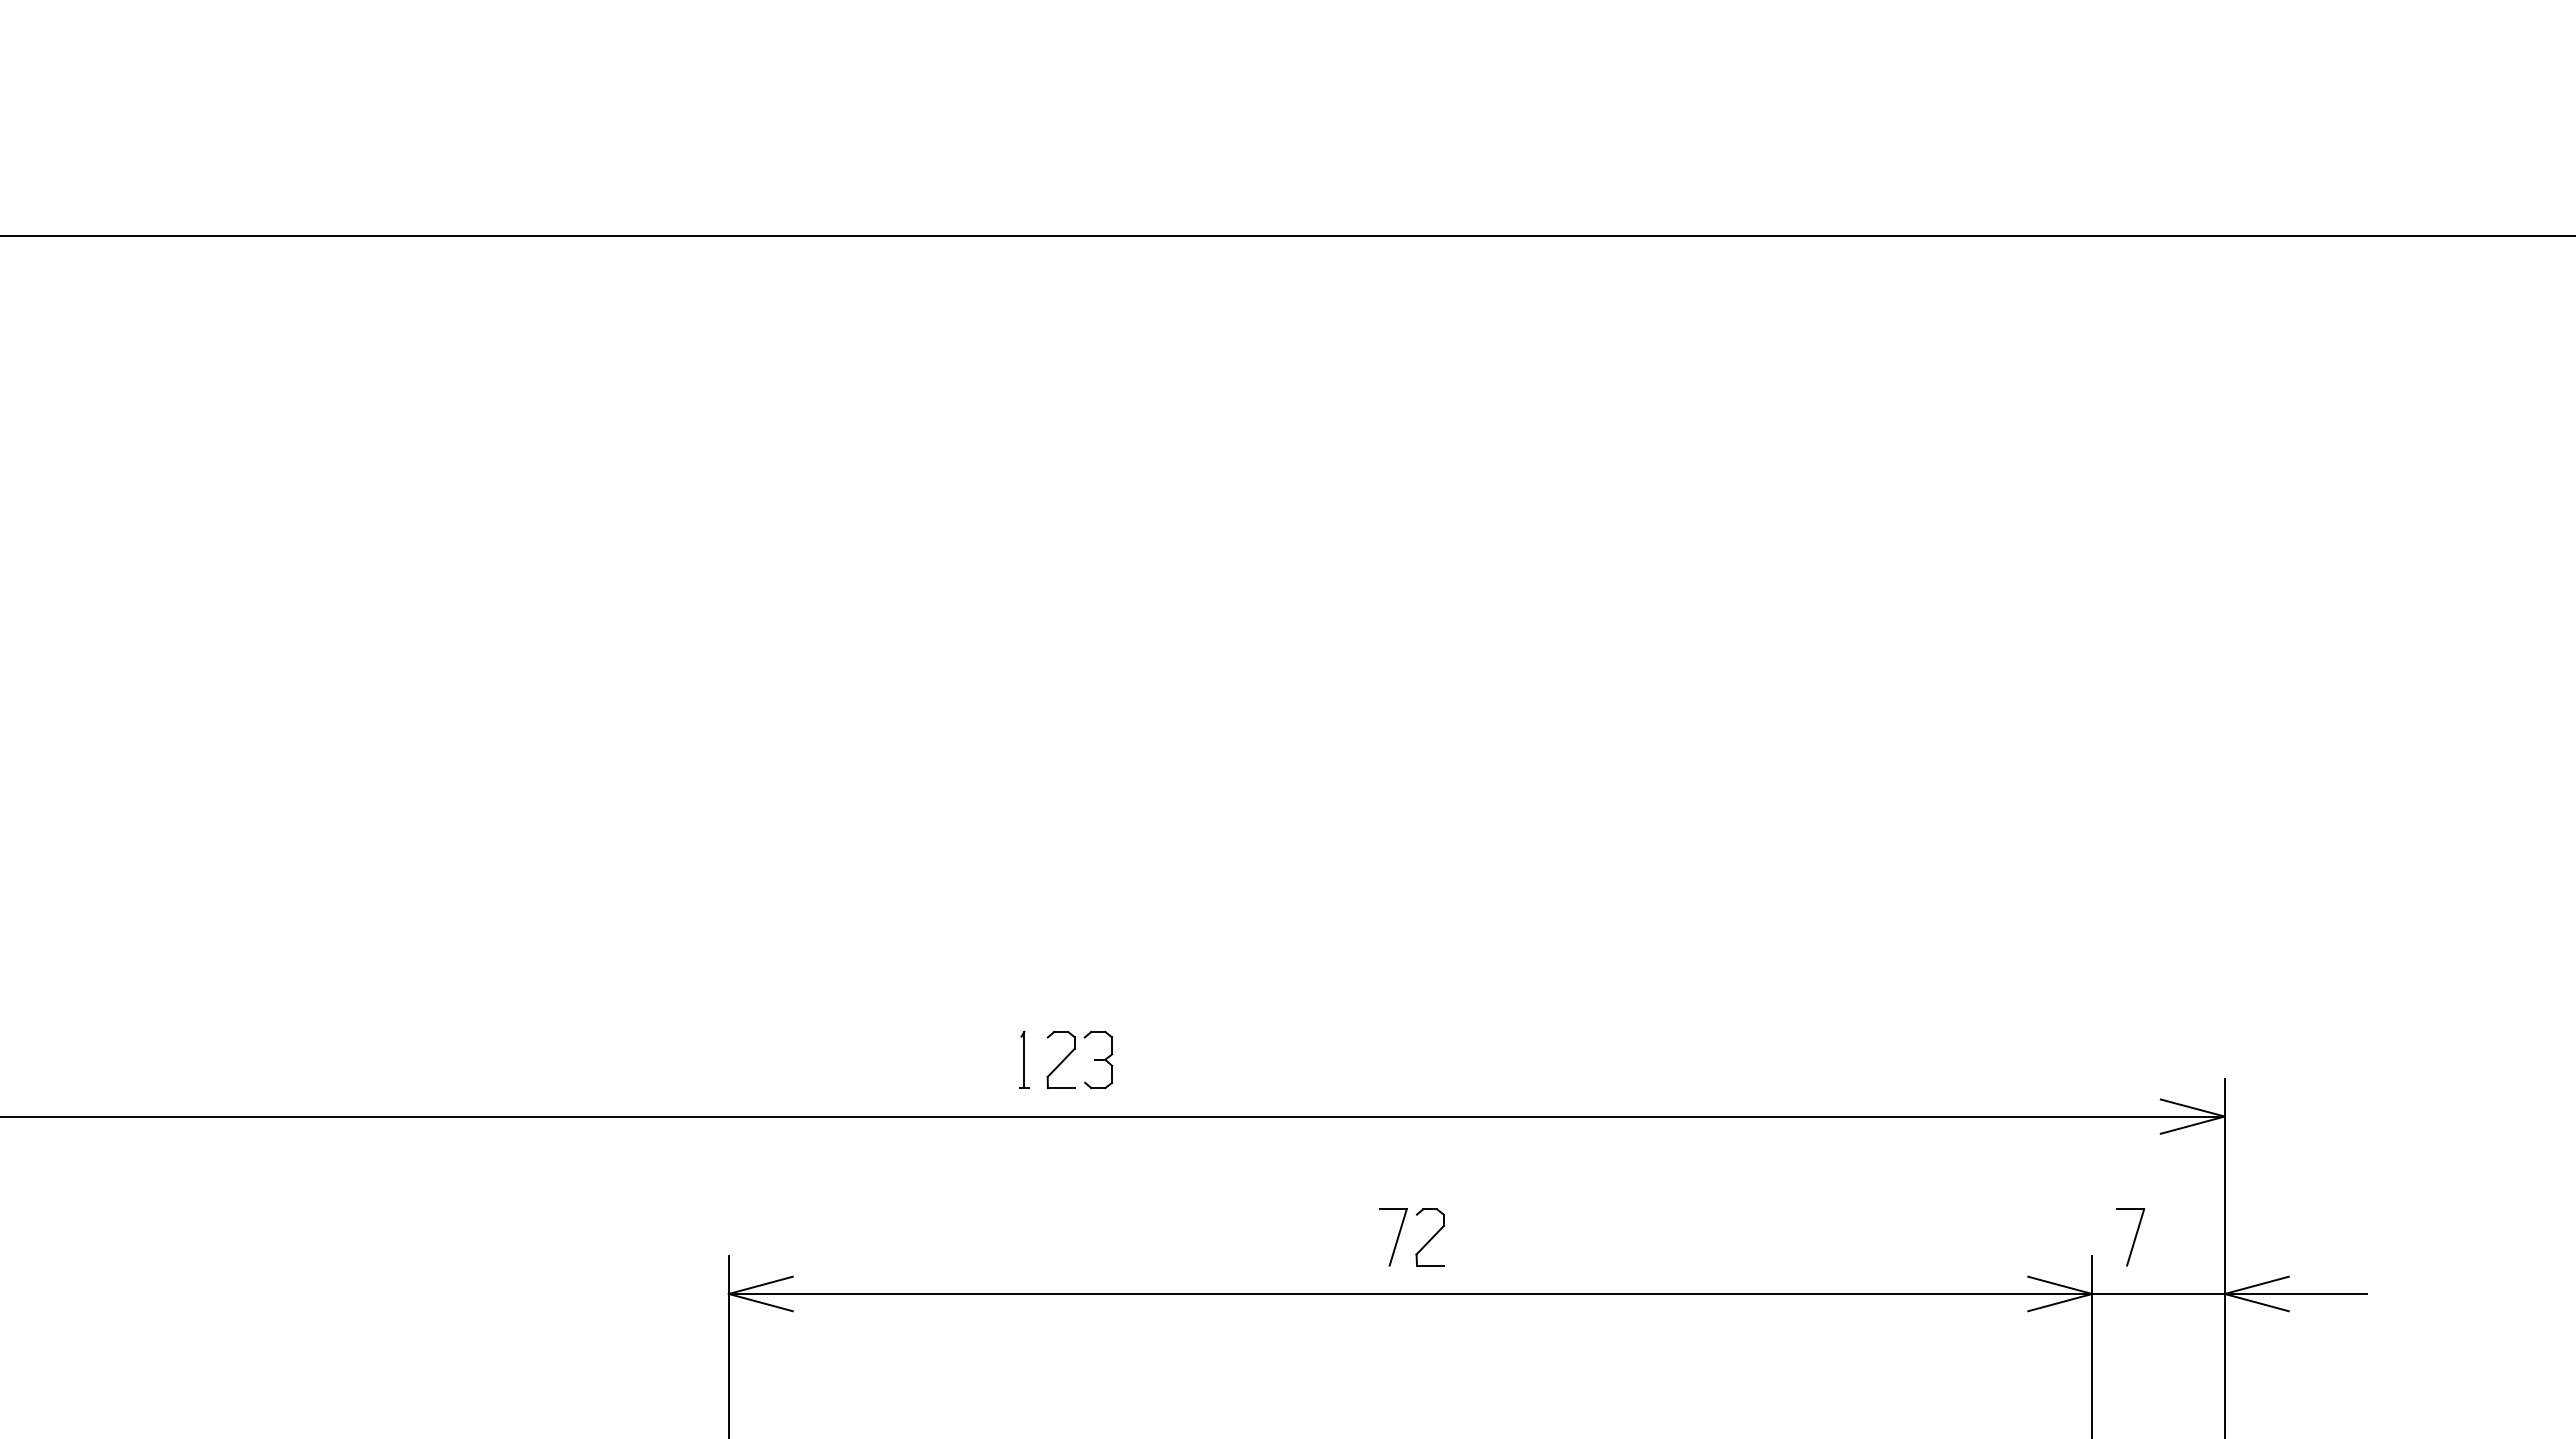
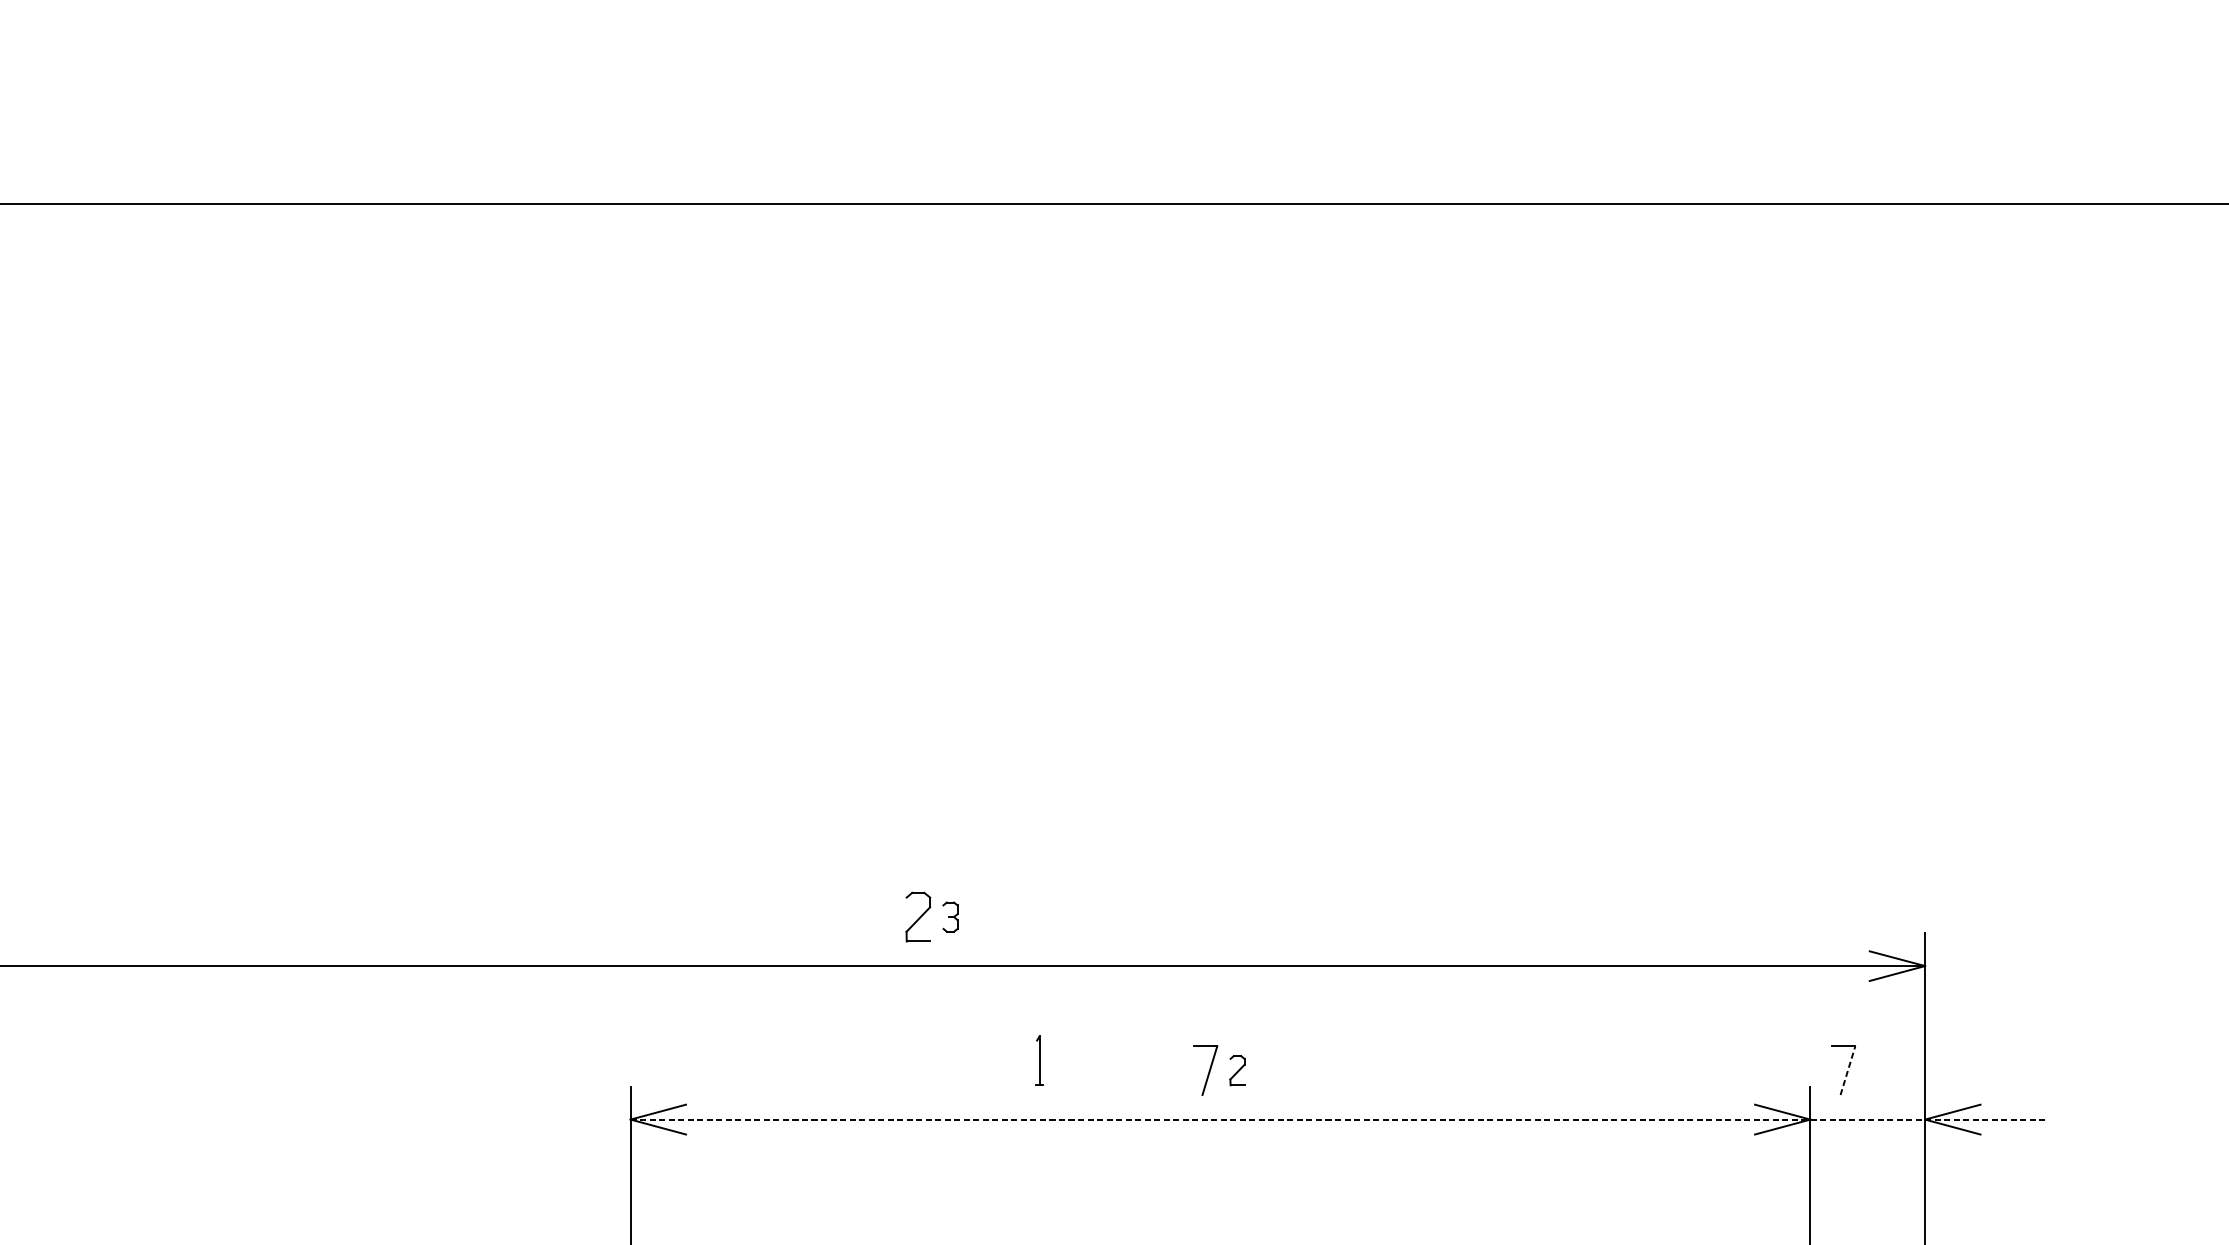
part: (1024, 1059) -> (1039, 1060), moved
part: (1098, 1059) -> (950, 916), size x0.6
line: (2135, 1236) -> (1847, 1069), solid -> dashed
part: (1429, 1237) -> (1236, 1070), size x0.6
line: (1548, 1293) -> (1339, 1119), solid -> dashed

